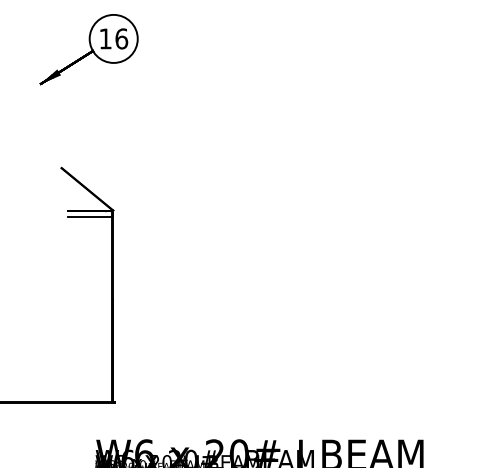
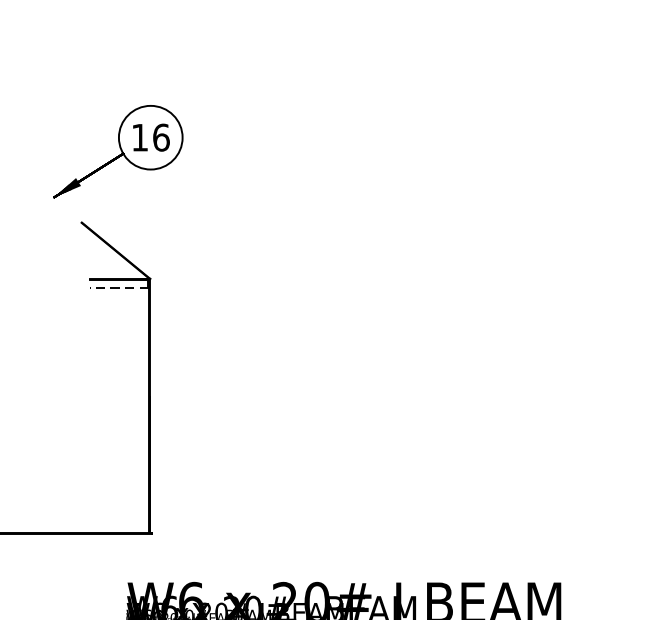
part: (88, 49) -> (117, 151), moved
line: (89, 217) -> (118, 288), solid -> dashed

